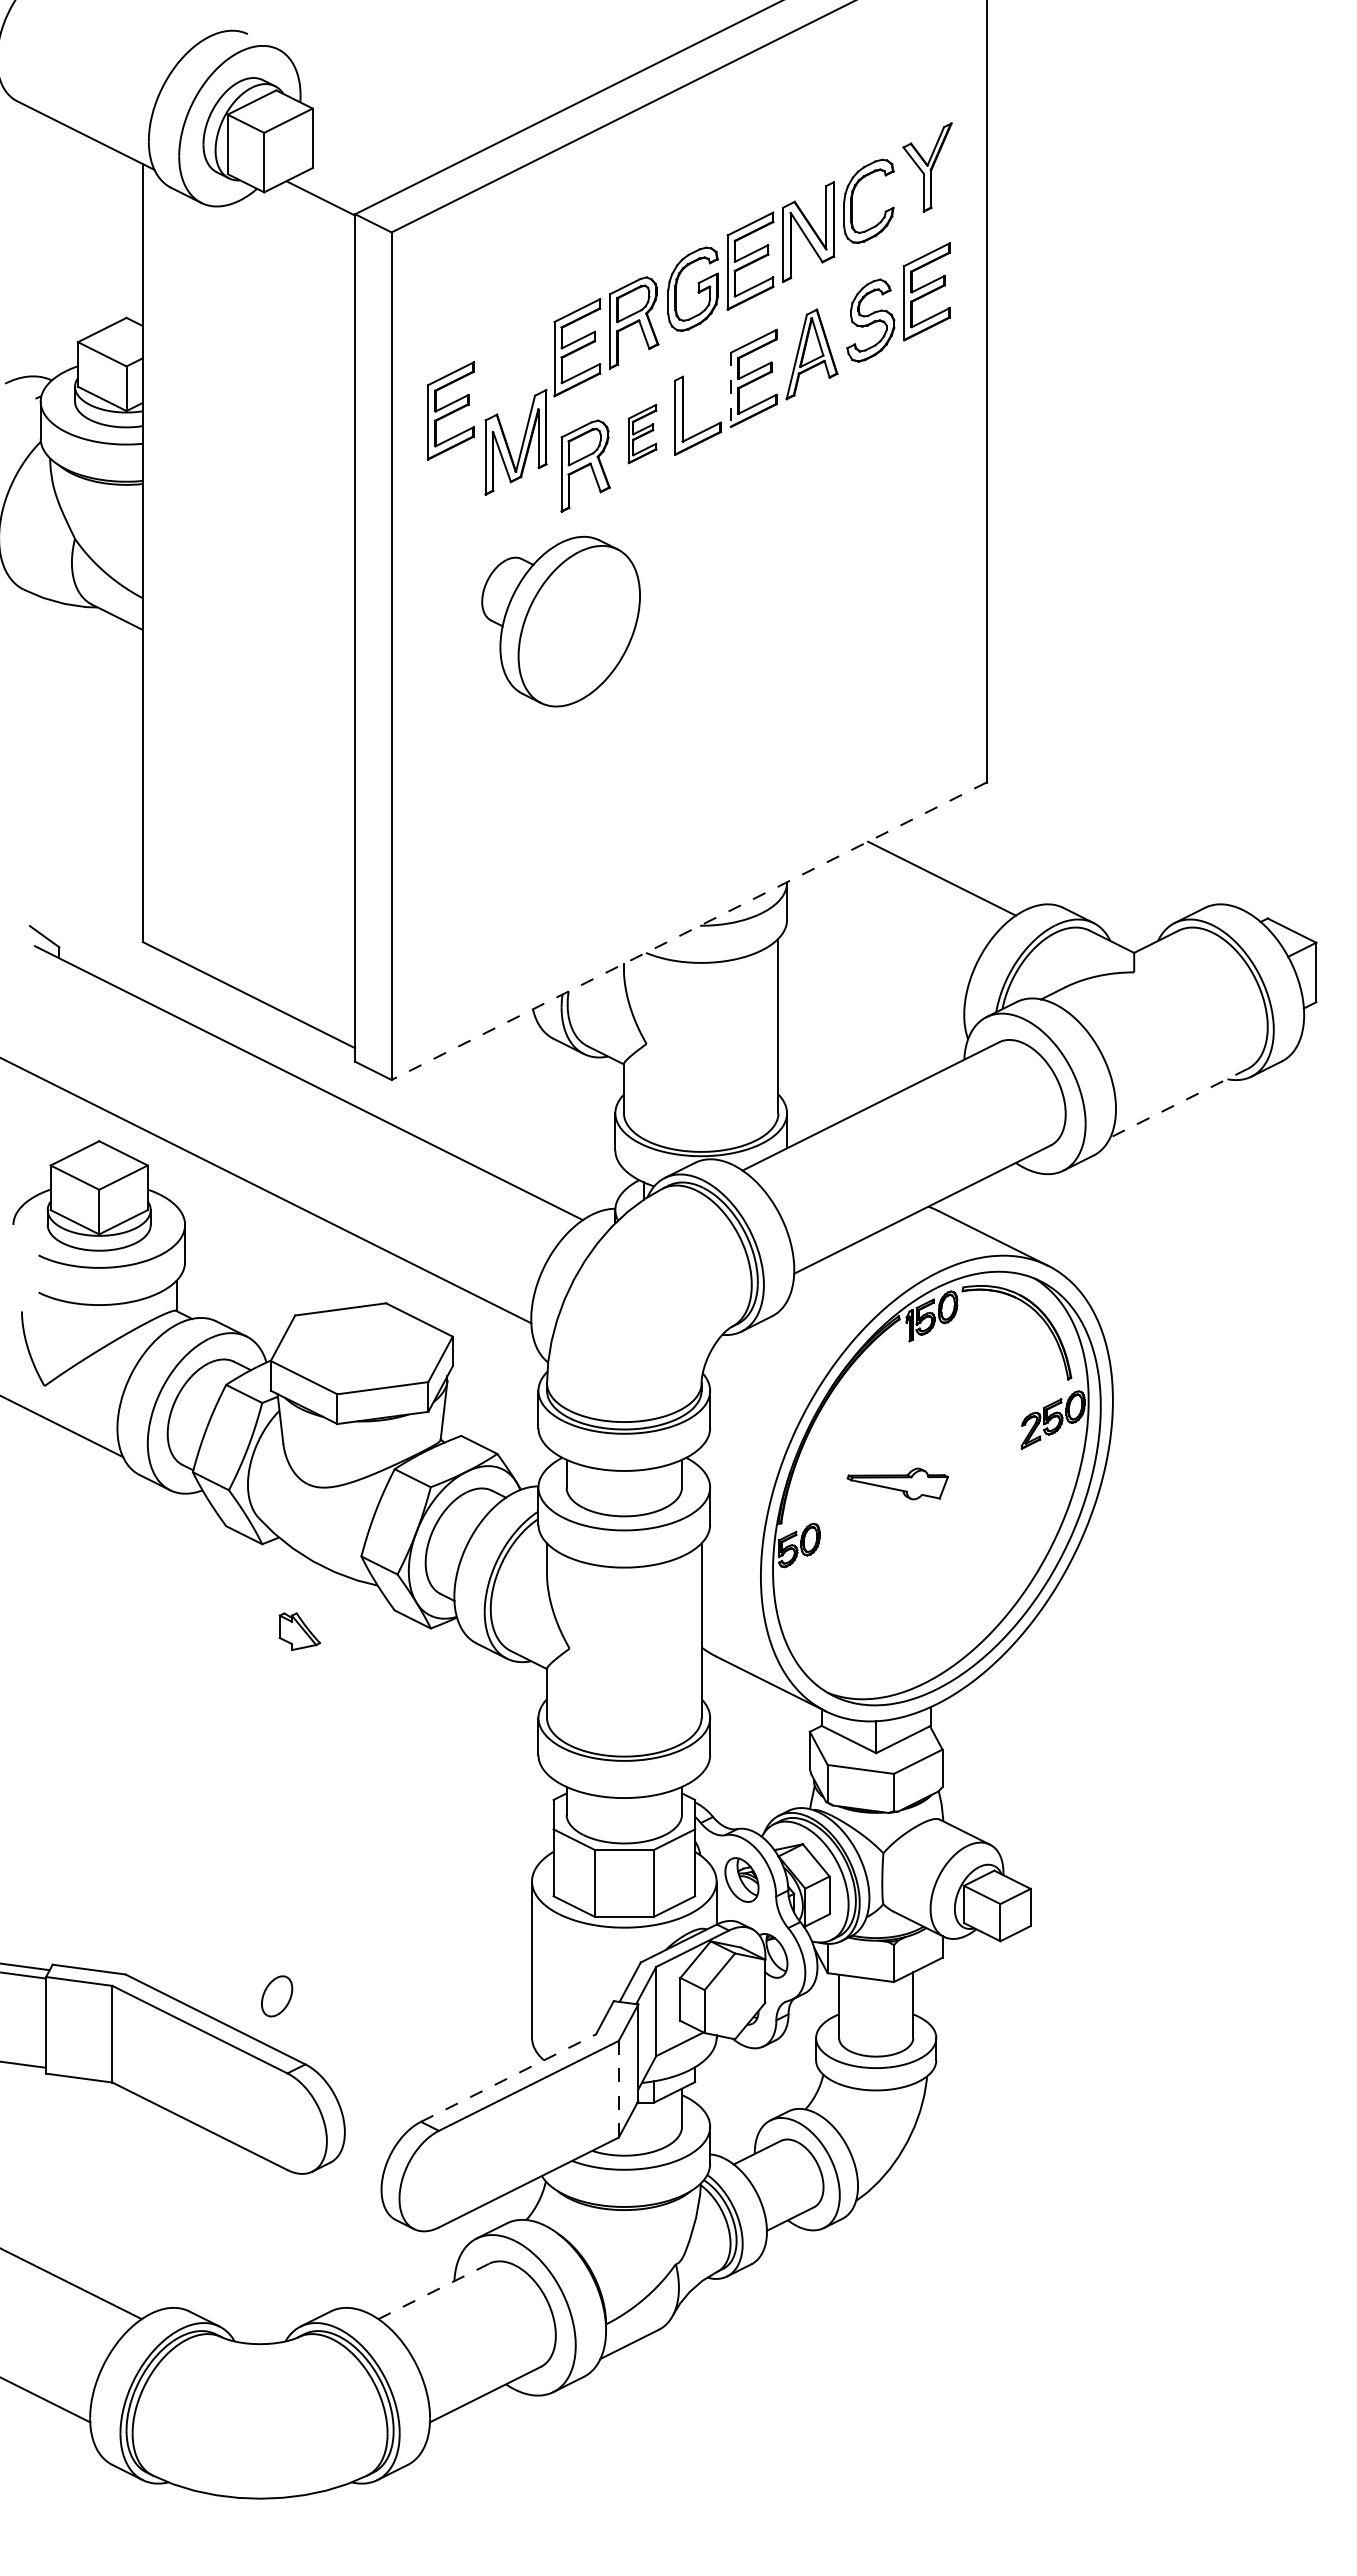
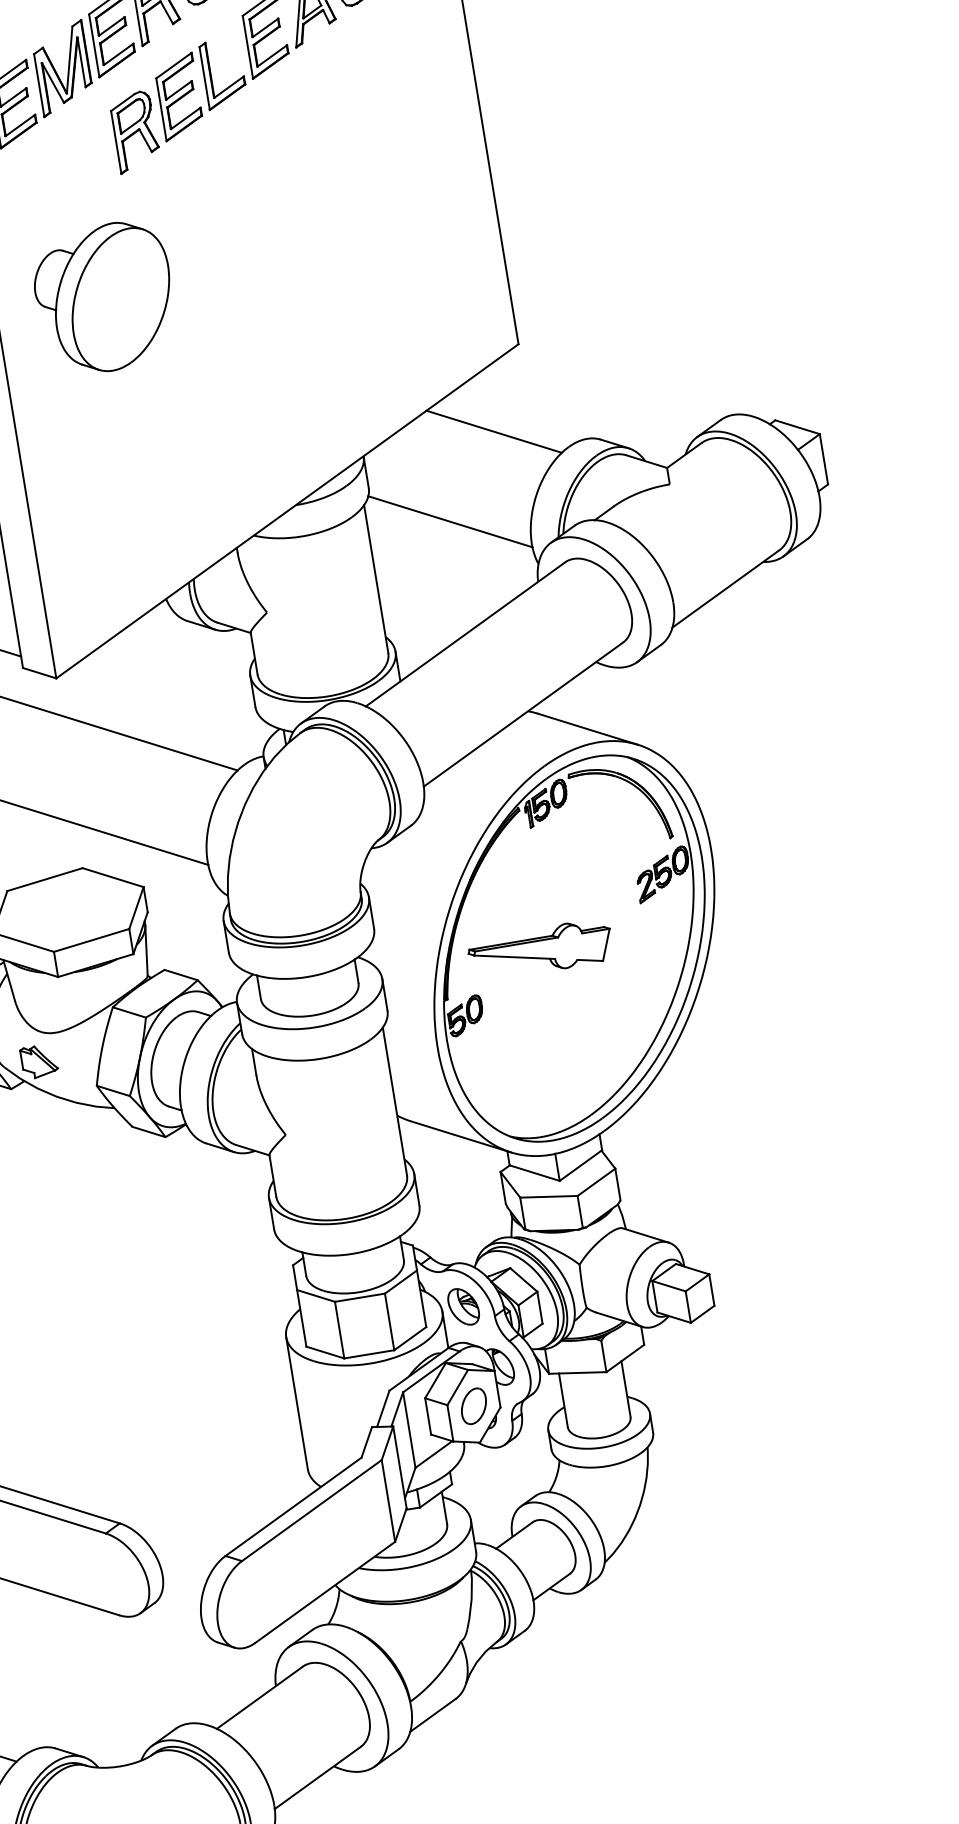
line: (731, 390) -> (248, 47), dashed -> solid
part: (642, 433) -> (179, 96), size x1.67
part: (521, 444) -> (67, 69), moved
part: (560, 621) -> (104, 298), moved
line: (689, 931) -> (287, 511), dashed -> solid
line: (874, 973) -> (450, 521), added
line: (1178, 1103) -> (725, 589), dashed -> solid
part: (897, 1483) -> (540, 949), size x1.67
part: (299, 1631) -> (38, 1061), moved
part: (277, 1996) -> (474, 1406), moved
line: (508, 2078) -> (293, 1507), dashed -> solid
line: (618, 2089) -> (388, 1501), dashed -> solid
line: (433, 2291) -> (259, 1697), dashed -> solid

